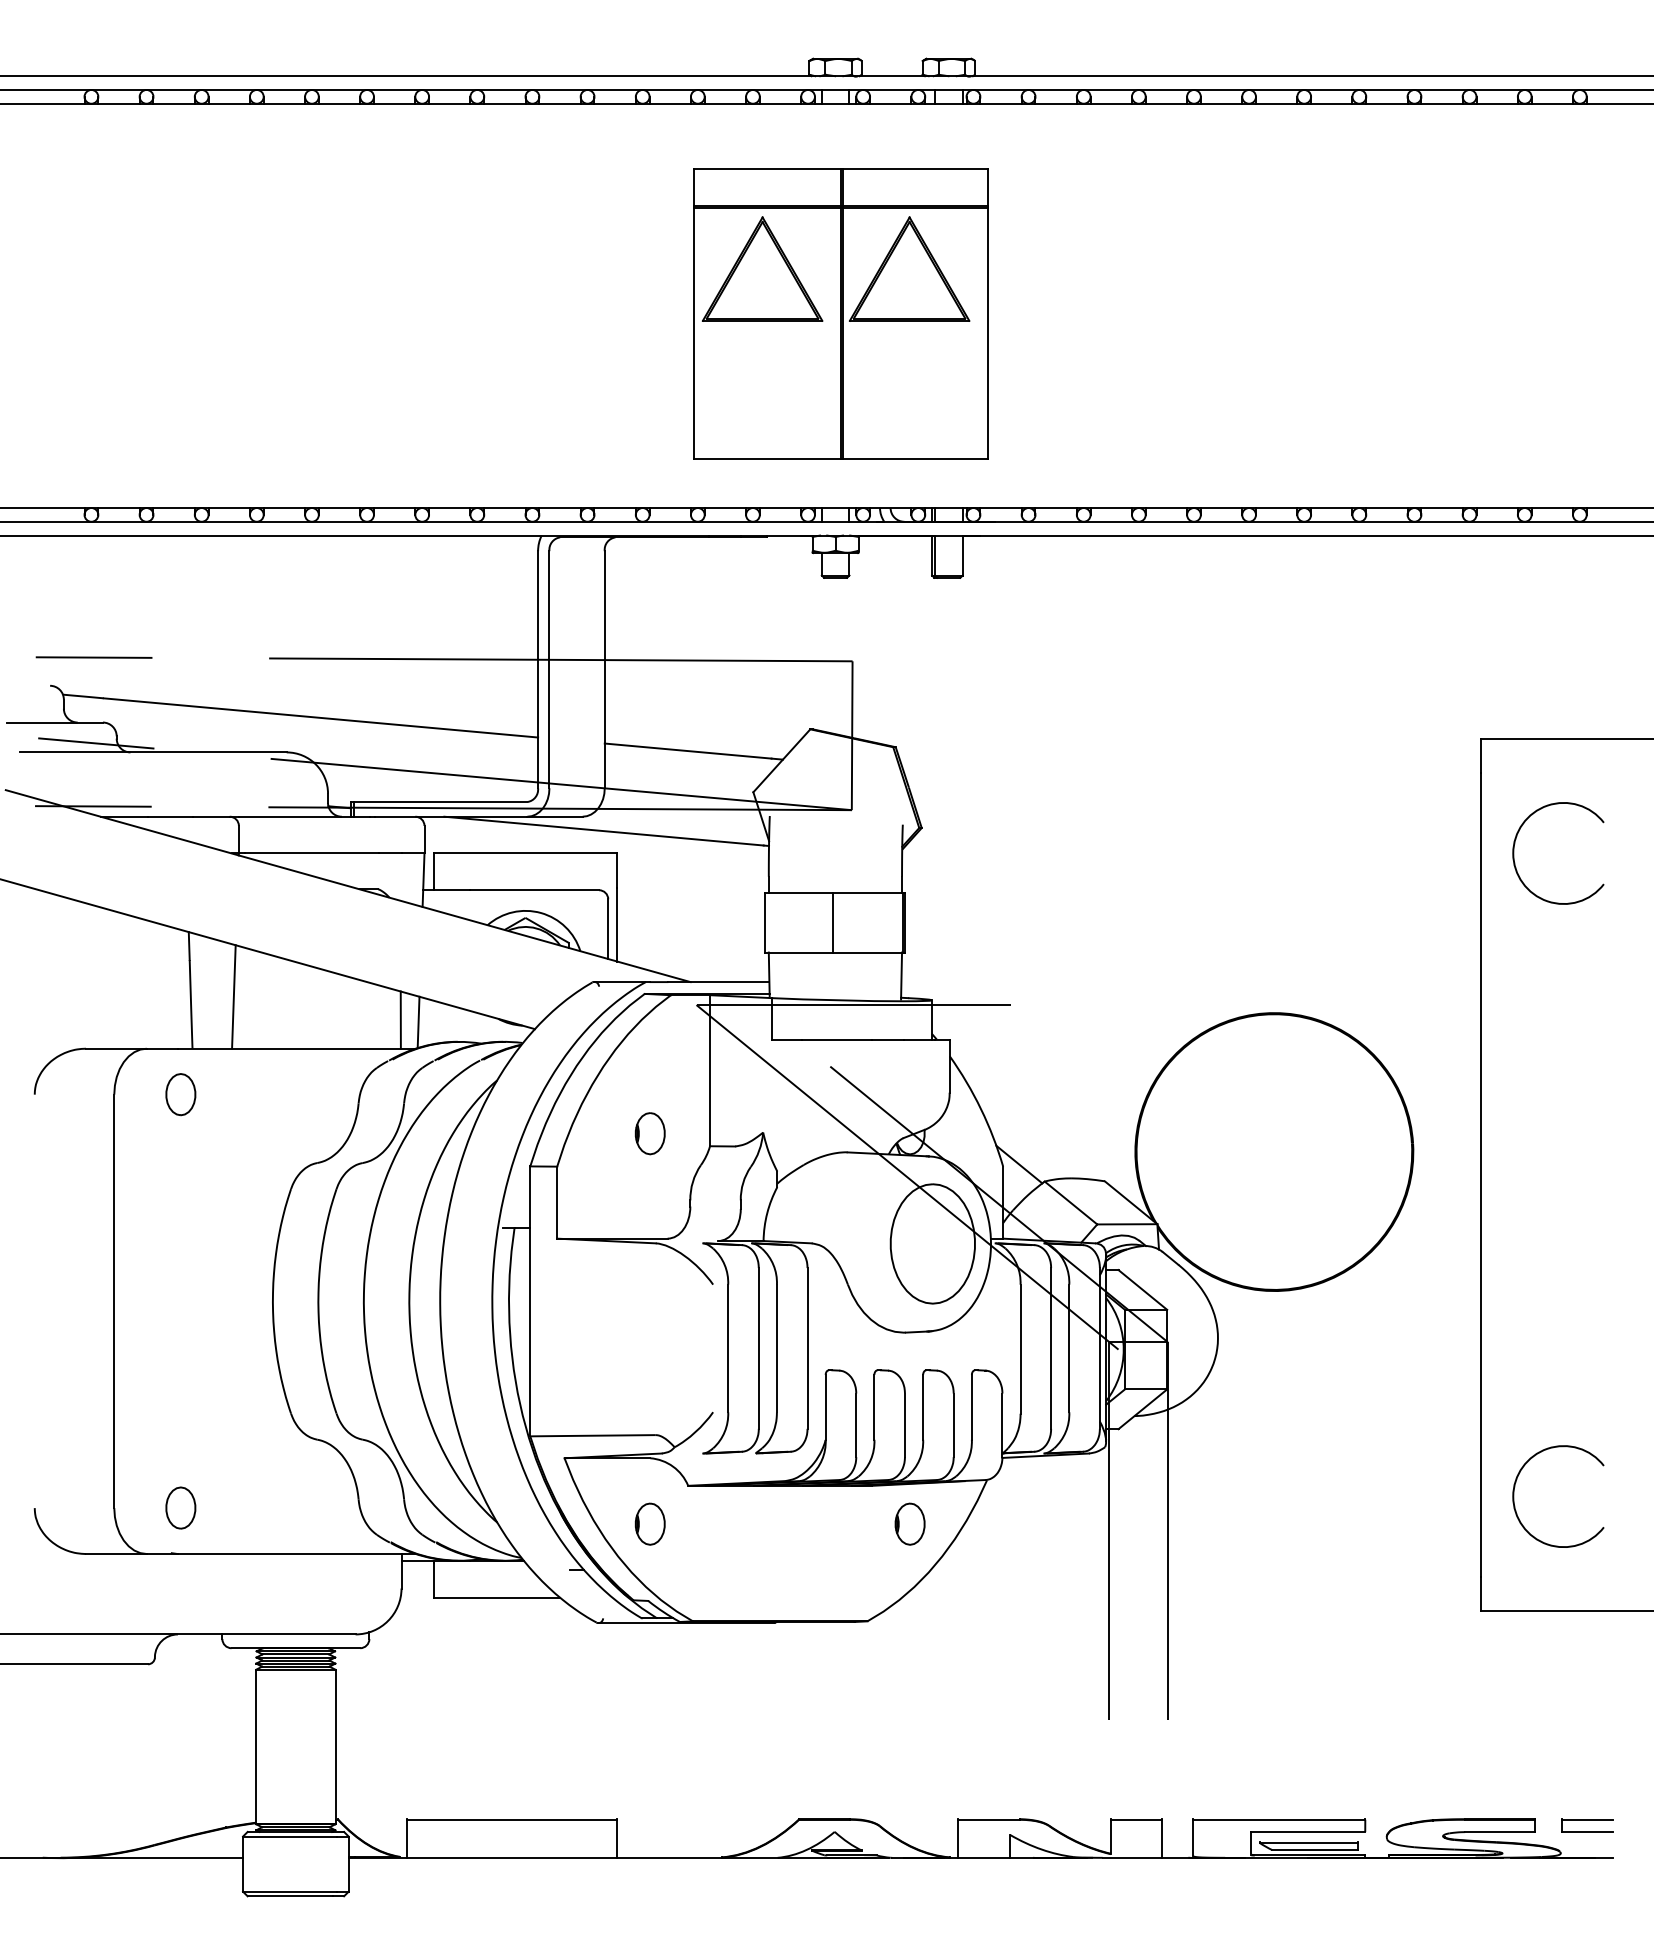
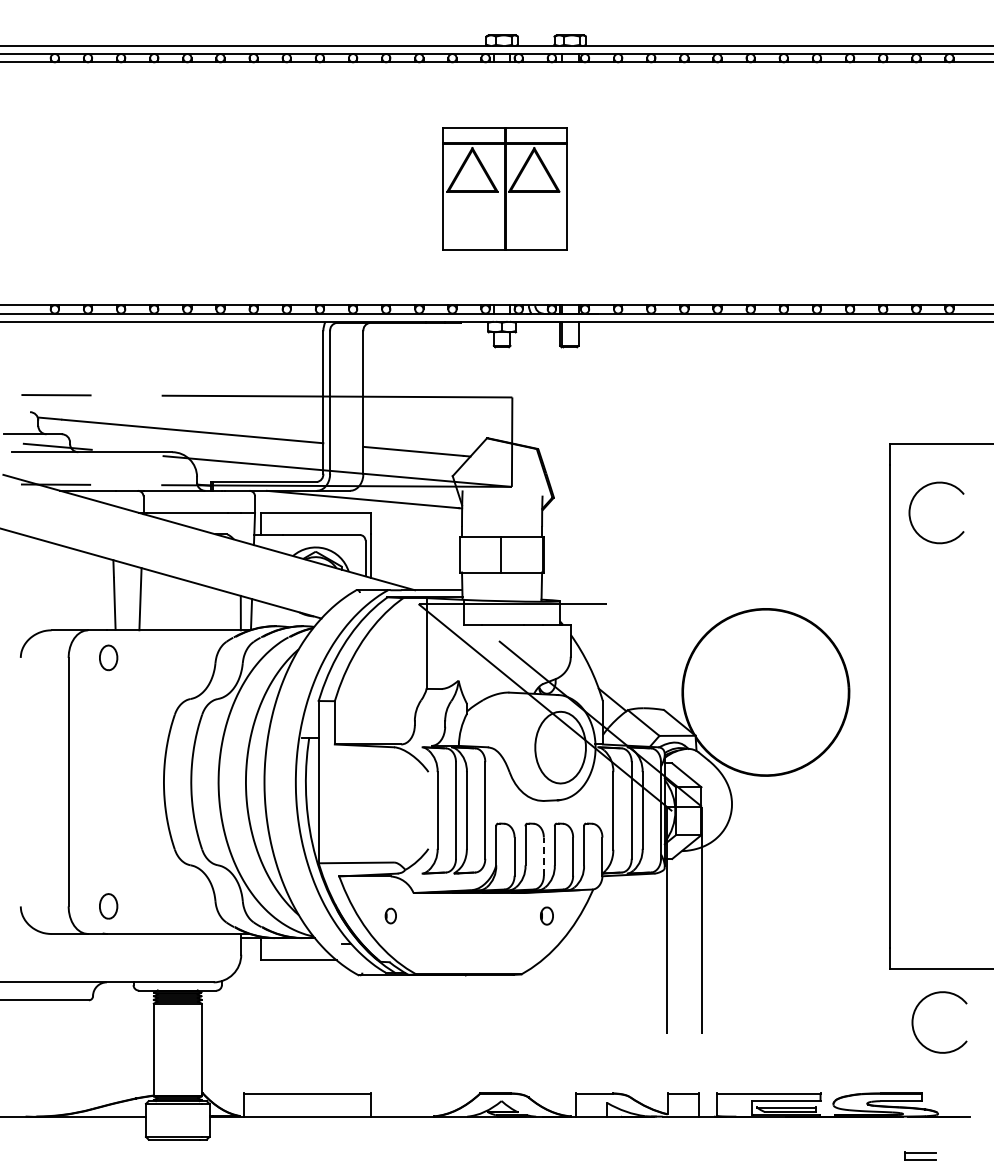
part: (841, 313) -> (505, 188), size x0.7
part: (649, 1133) -> (390, 681), removed
line: (904, 1425) -> (543, 856), solid -> dashed
arc: (1516, 1484) -> (914, 1015), moved
part: (649, 1523) -> (390, 915), size x0.6
part: (909, 1523) -> (546, 915), size x0.7
part: (1588, 1824) -> (920, 1155), moved

